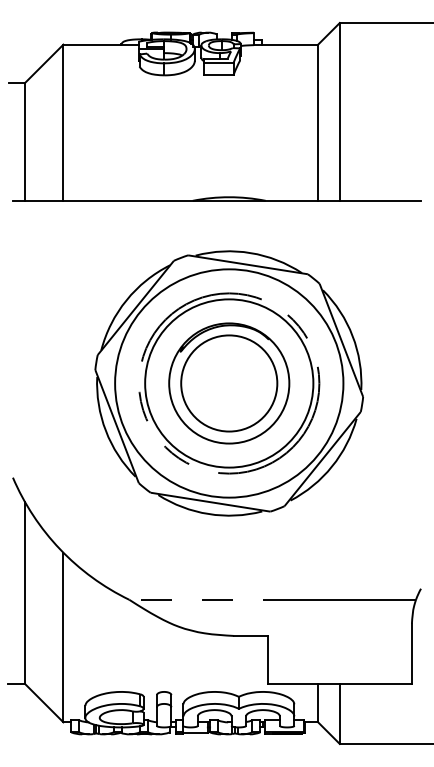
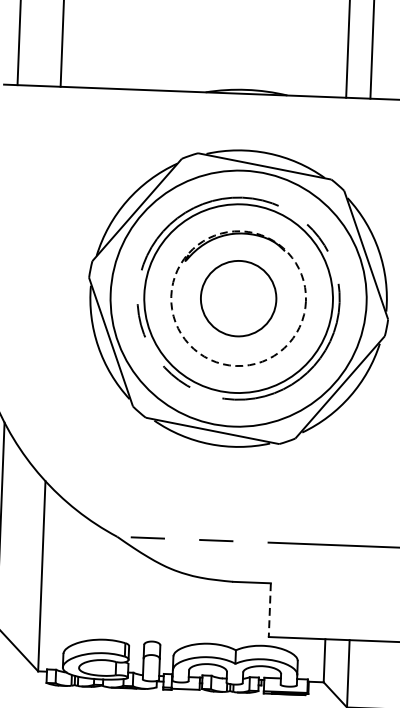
circle: (229, 383) -> (238, 298), size x0.7
circle: (229, 383) -> (238, 298), solid -> dashed
line: (267, 659) -> (269, 609), solid -> dashed

